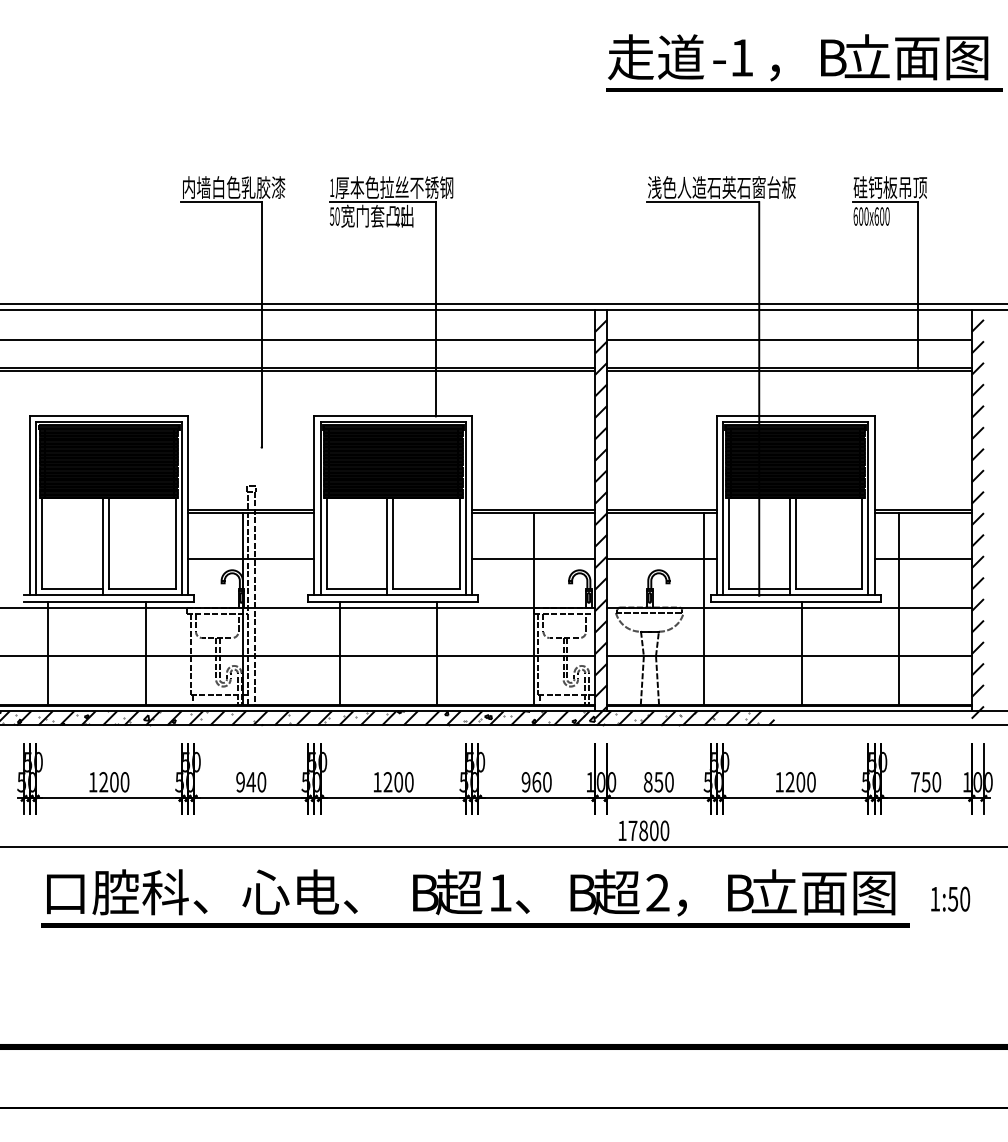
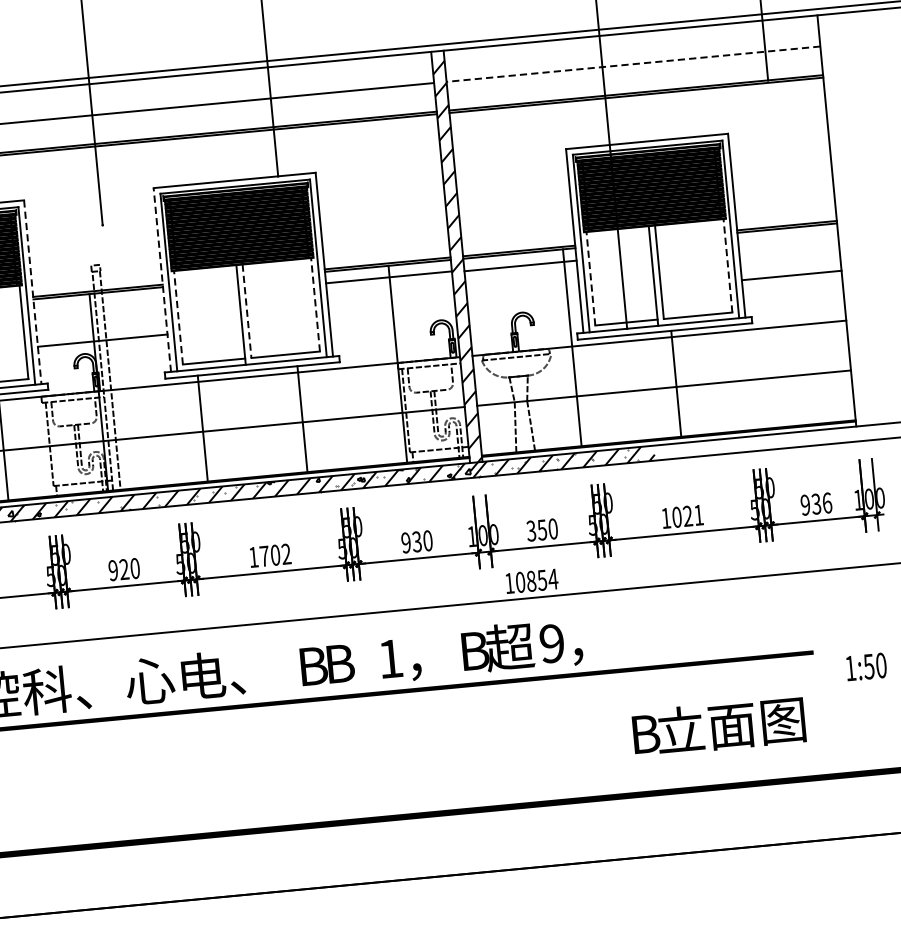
line: (789, 340) -> (633, 64), solid -> dashed
line: (188, 505) -> (33, 291), solid -> dashed
line: (314, 505) -> (162, 279), solid -> dashed
hatch: (977, 518) -> (843, 228), removed
line: (326, 543) -> (178, 317), solid -> dashed
line: (393, 543) -> (247, 310), solid -> dashed
line: (460, 543) -> (315, 304), solid -> dashed
line: (728, 543) -> (590, 278), solid -> dashed
line: (862, 543) -> (728, 265), solid -> dashed
line: (533, 559) -> (388, 277), moved
line: (661, 559) -> (520, 266), moved
line: (898, 608) -> (771, 328), removed
text: (250, 782) -> (123, 569), 940 -> 920
text: (398, 782) -> (275, 555), 1200 -> 1702
text: (536, 782) -> (416, 542), 960 -> 930
text: (647, 782) -> (530, 531), 850 -> 350
text: (800, 782) -> (687, 516), 1200 -> 1021
text: (926, 782) -> (816, 504), 750 -> 936
text: (648, 830) -> (536, 580), 17800 -> 10854
text: (458, 892) -> (347, 662), 超 -> B
text: (657, 892) -> (551, 643), 2 -> 9
text: (811, 892) -> (718, 726), moved
text: (950, 898) -> (866, 666), moved
text: (522, 907) -> (414, 671), 、 -> ，

